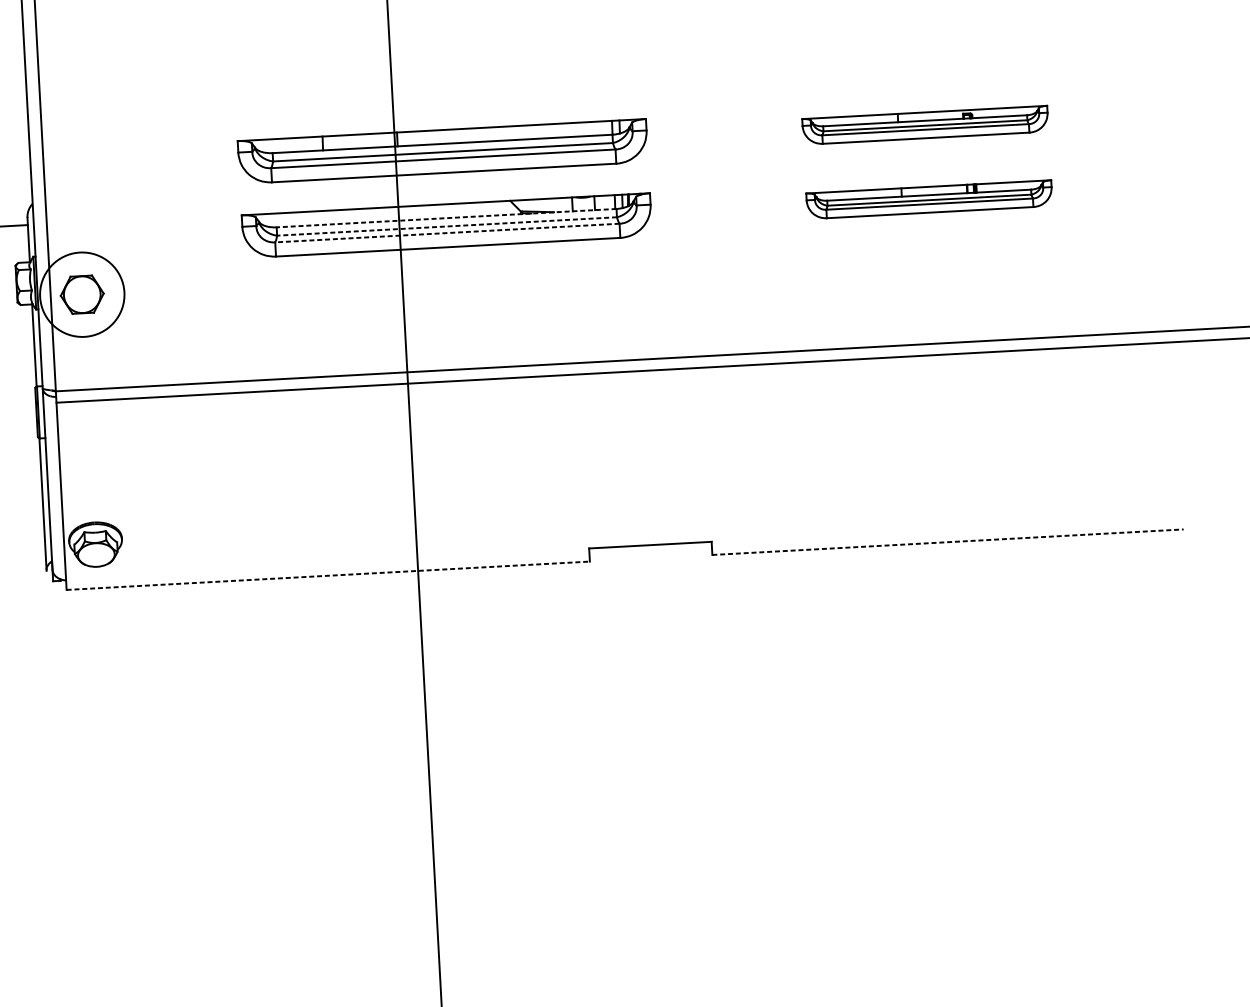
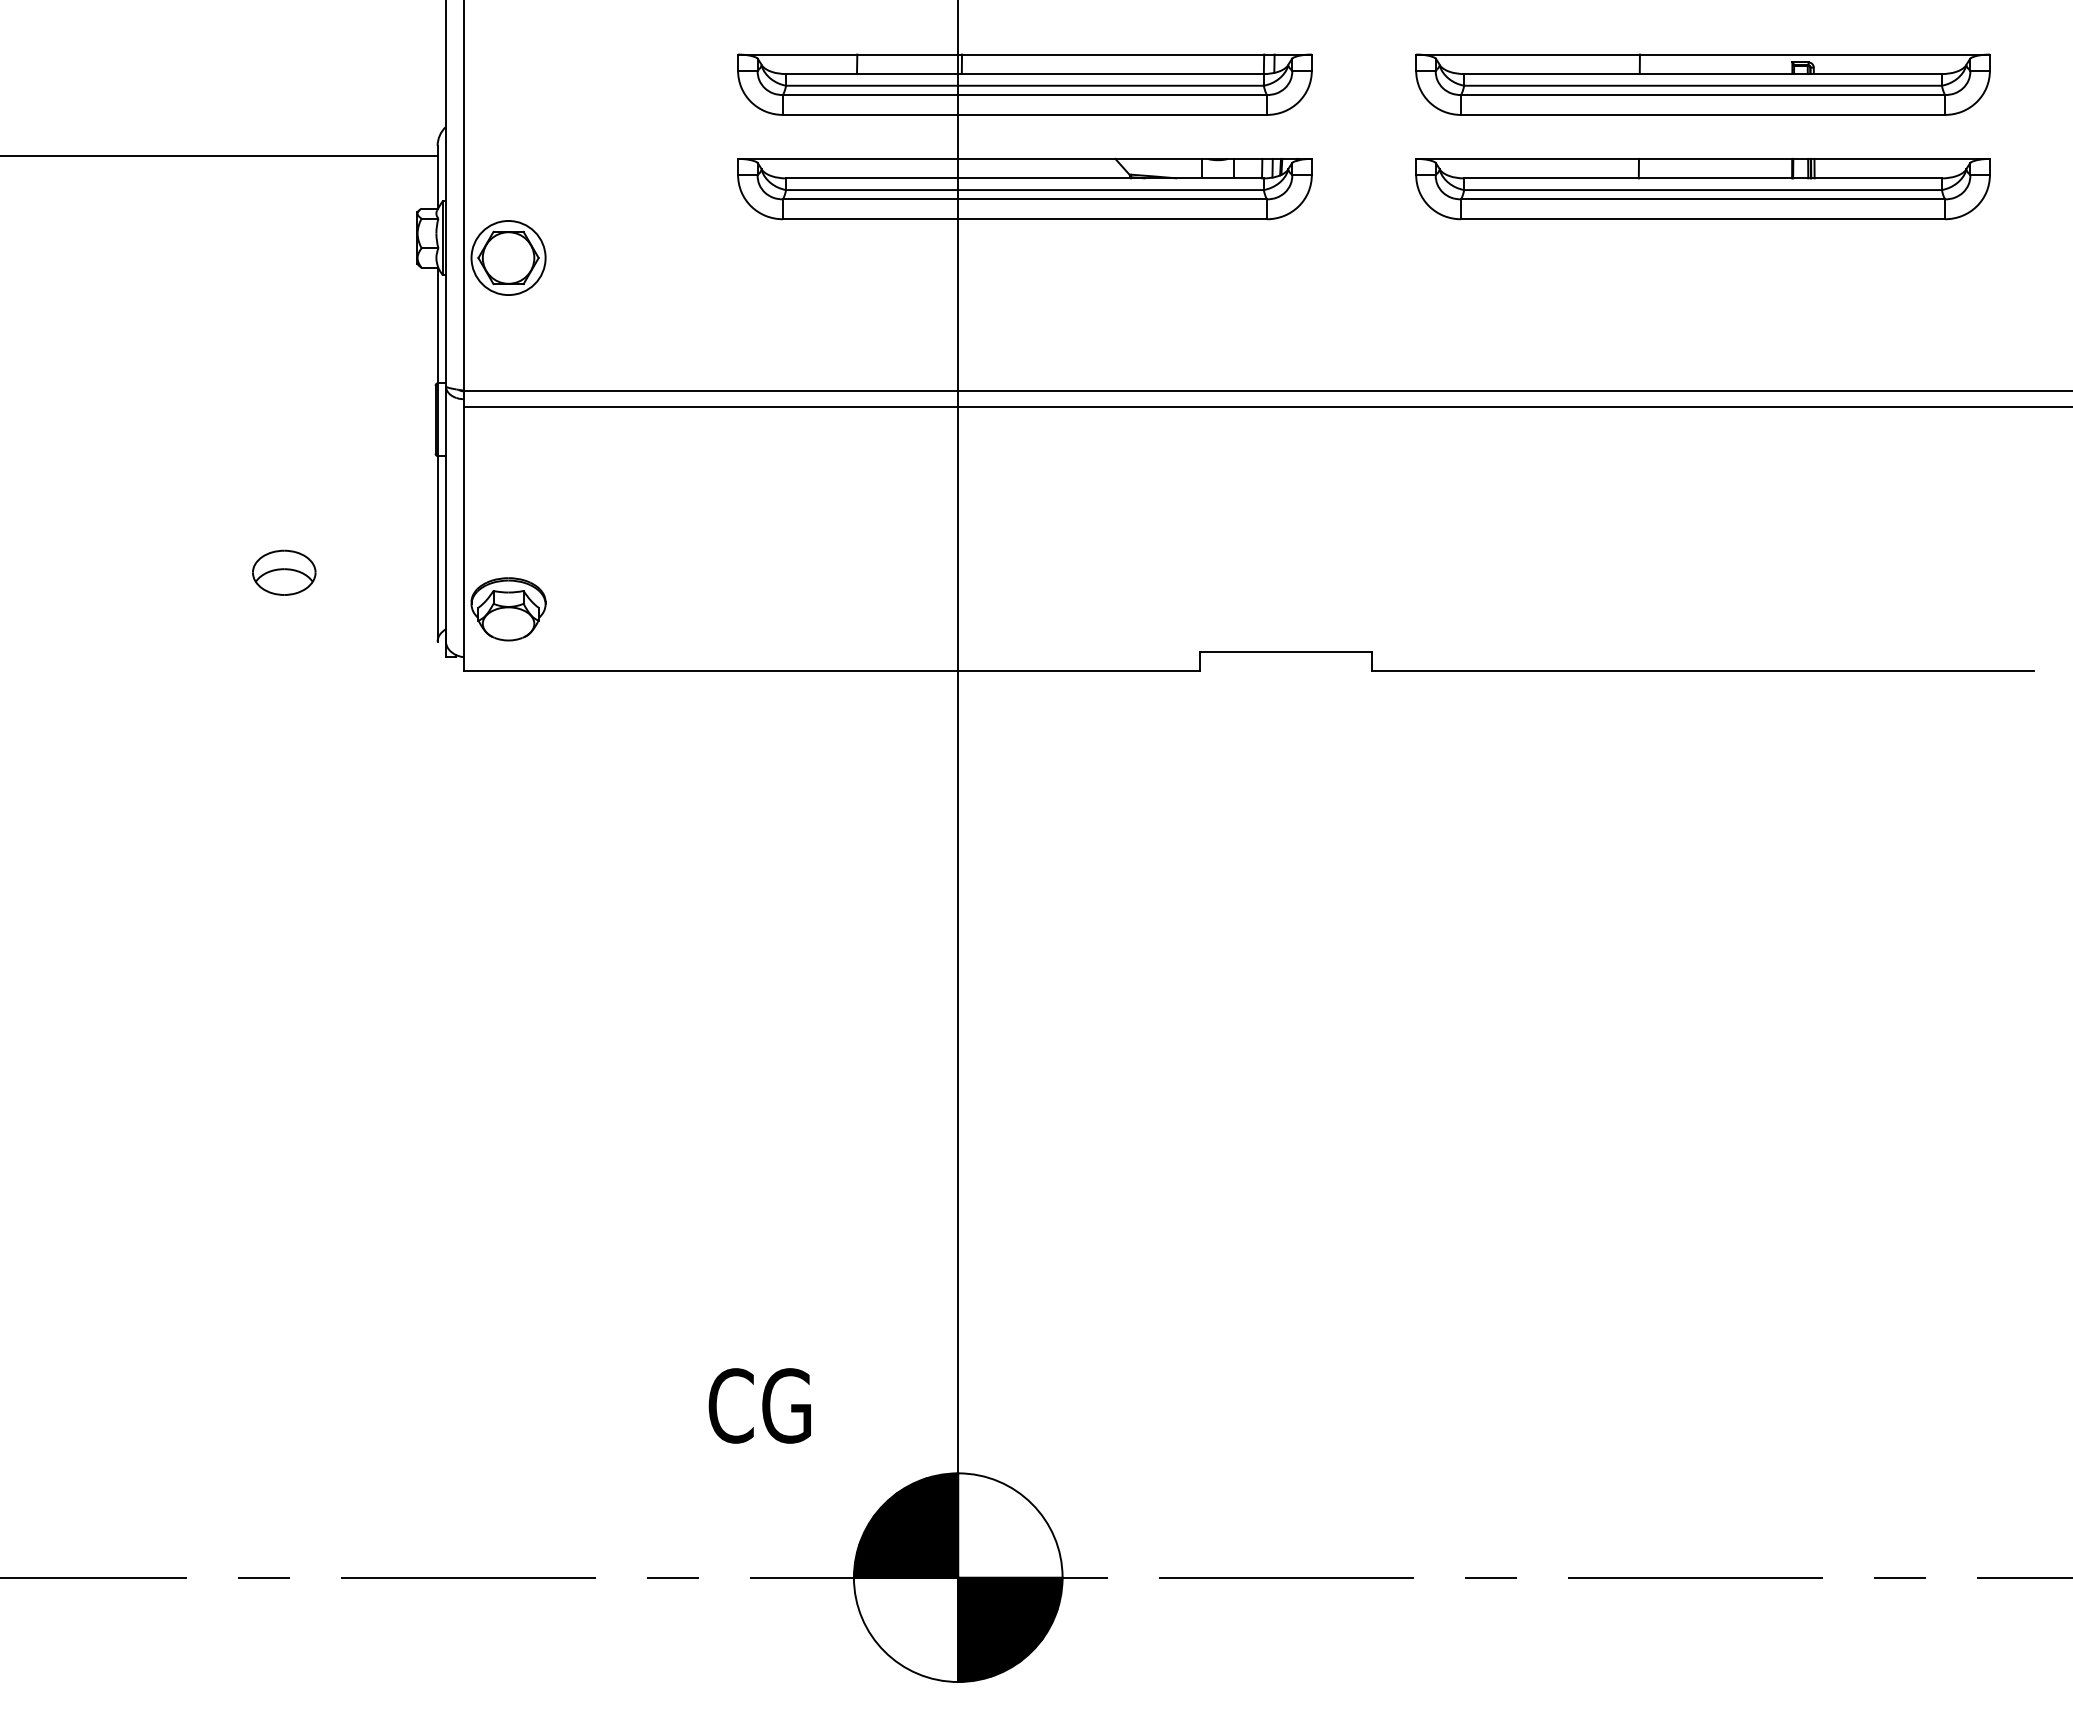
part: (925, 125) -> (1702, 84), size x1.67
part: (929, 199) -> (1702, 189), size x1.67
line: (446, 218) -> (1024, 178), dashed -> solid
line: (446, 226) -> (1024, 190), dashed -> solid
line: (447, 233) -> (1024, 199), dashed -> solid
circle: (82, 294) -> (508, 257), size x0.62
line: (948, 542) -> (1703, 670), dashed -> solid
line: (327, 575) -> (831, 670), dashed -> solid

